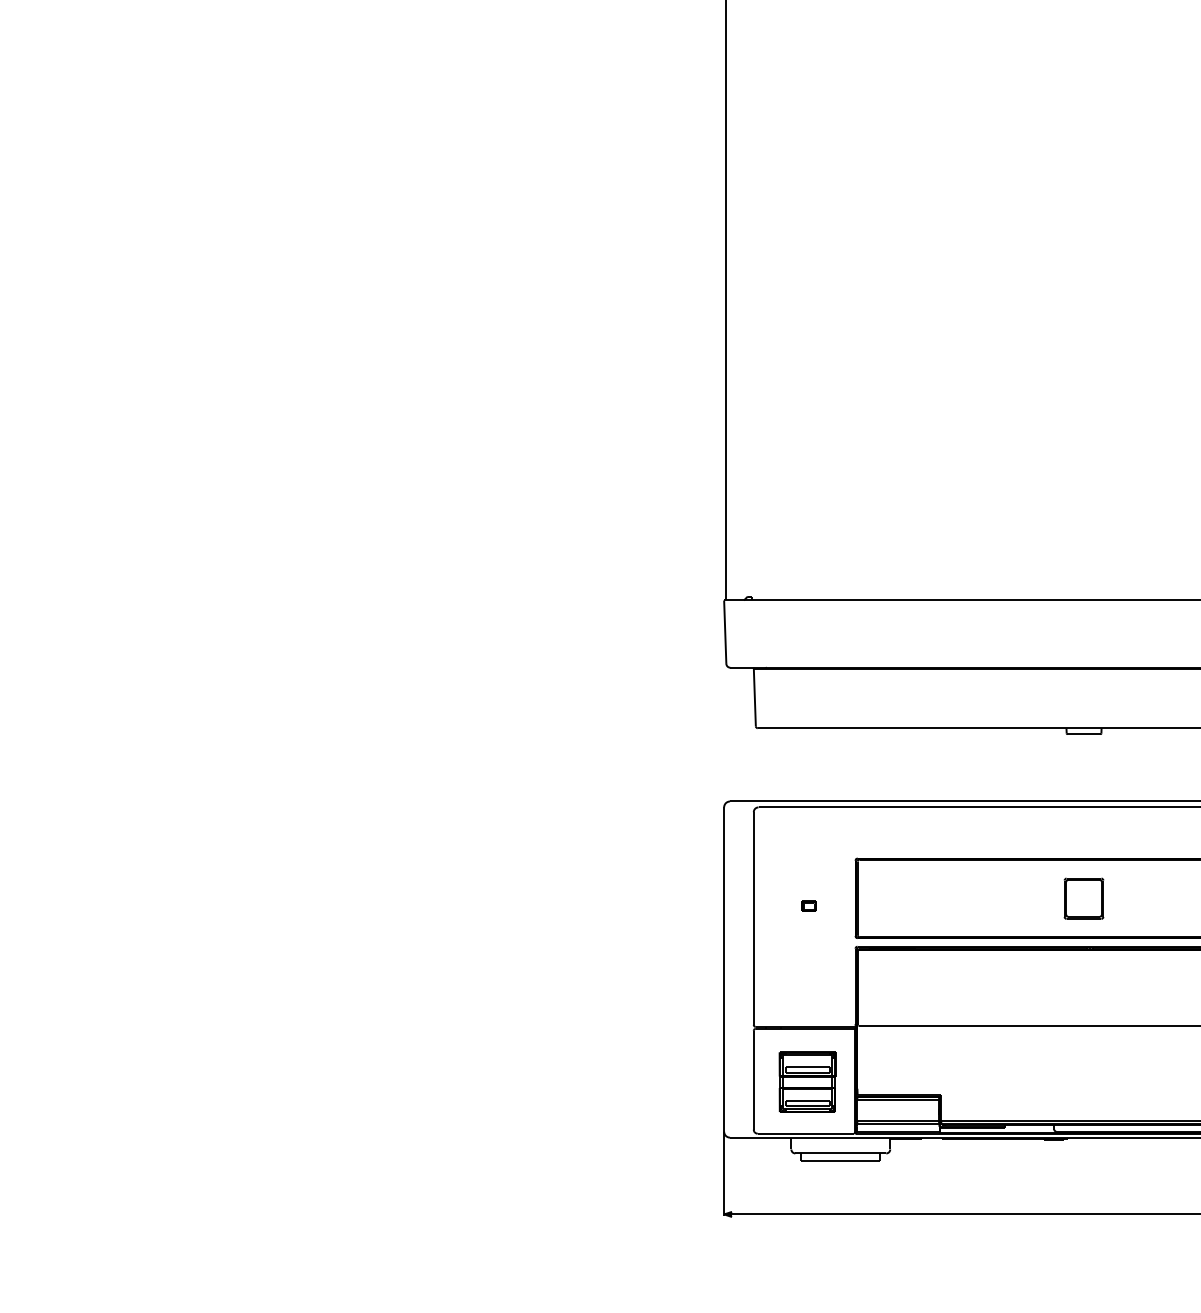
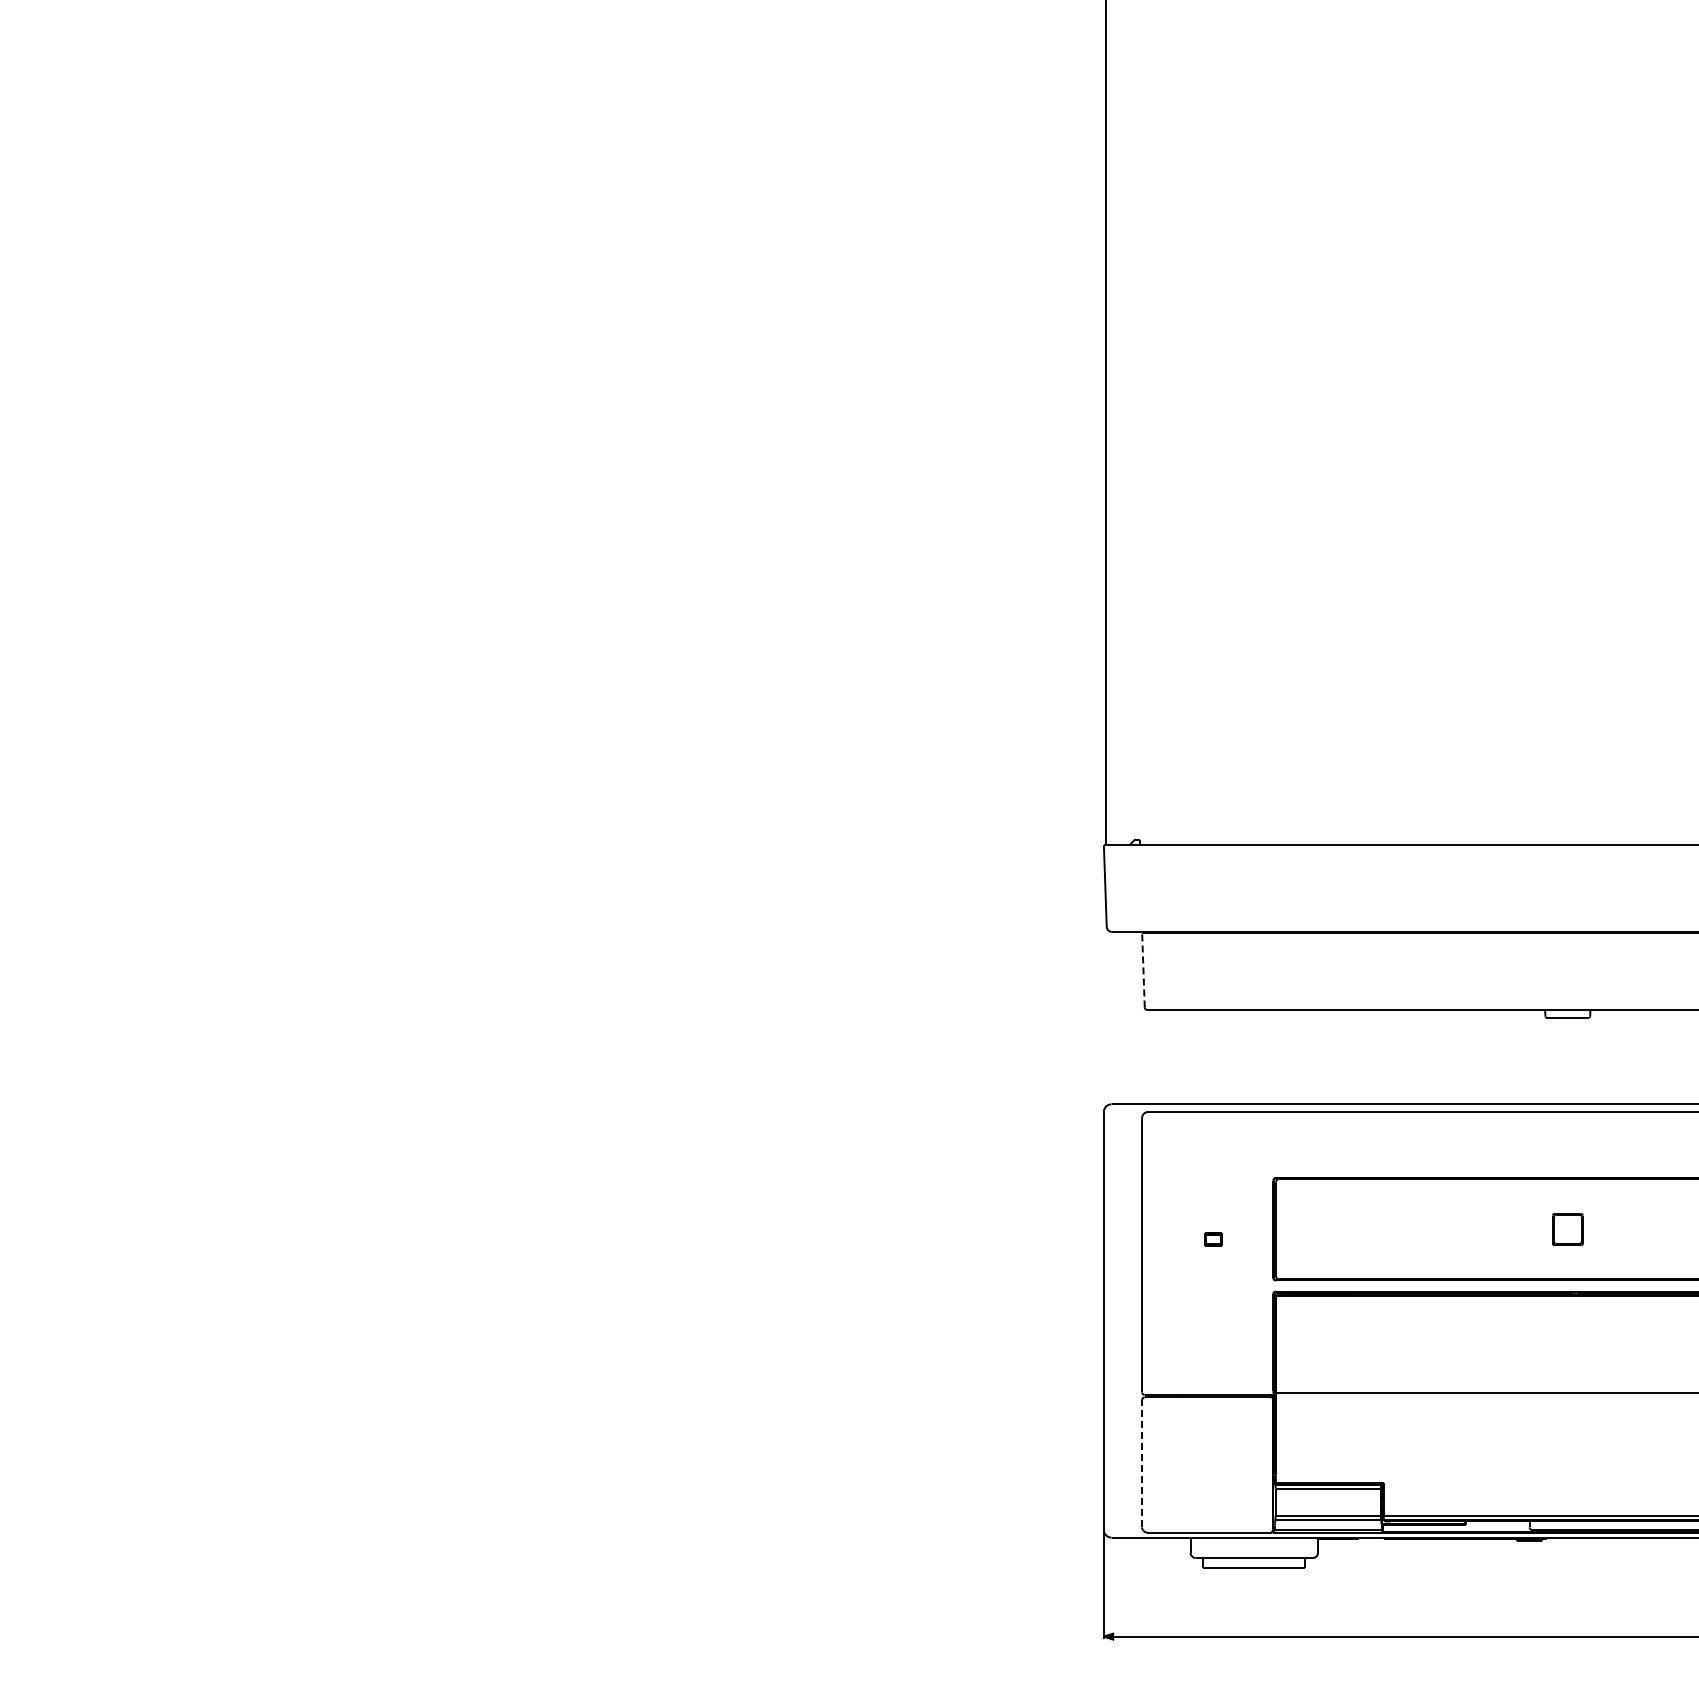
line: (754, 696) -> (1143, 969), solid -> dashed
part: (1083, 898) -> (1567, 1229), size x0.6
line: (754, 1080) -> (1142, 1463), solid -> dashed
part: (806, 1082) -> (1210, 1466), removed

